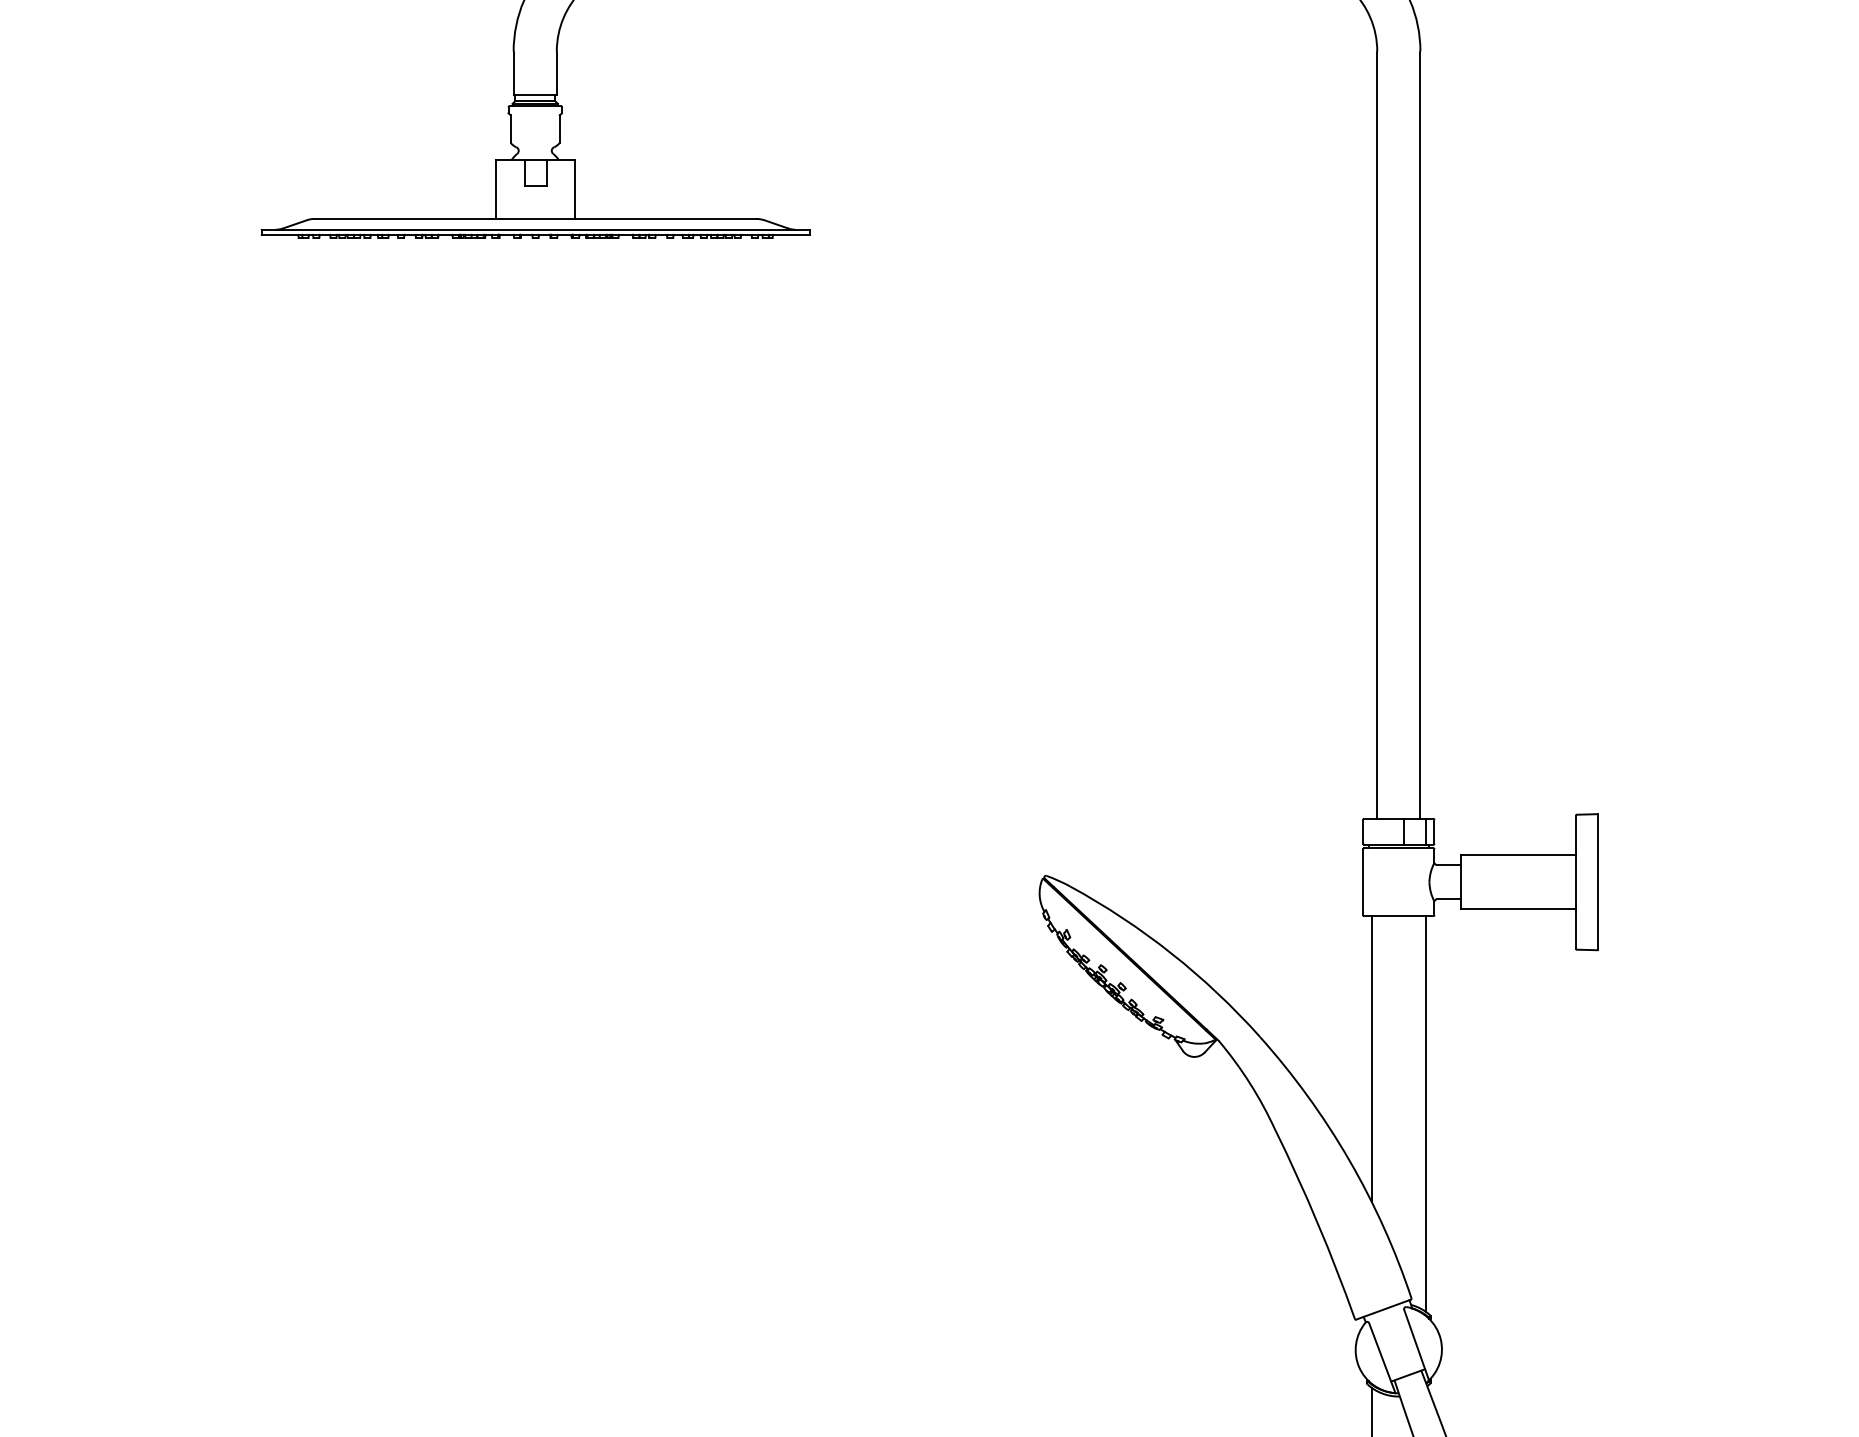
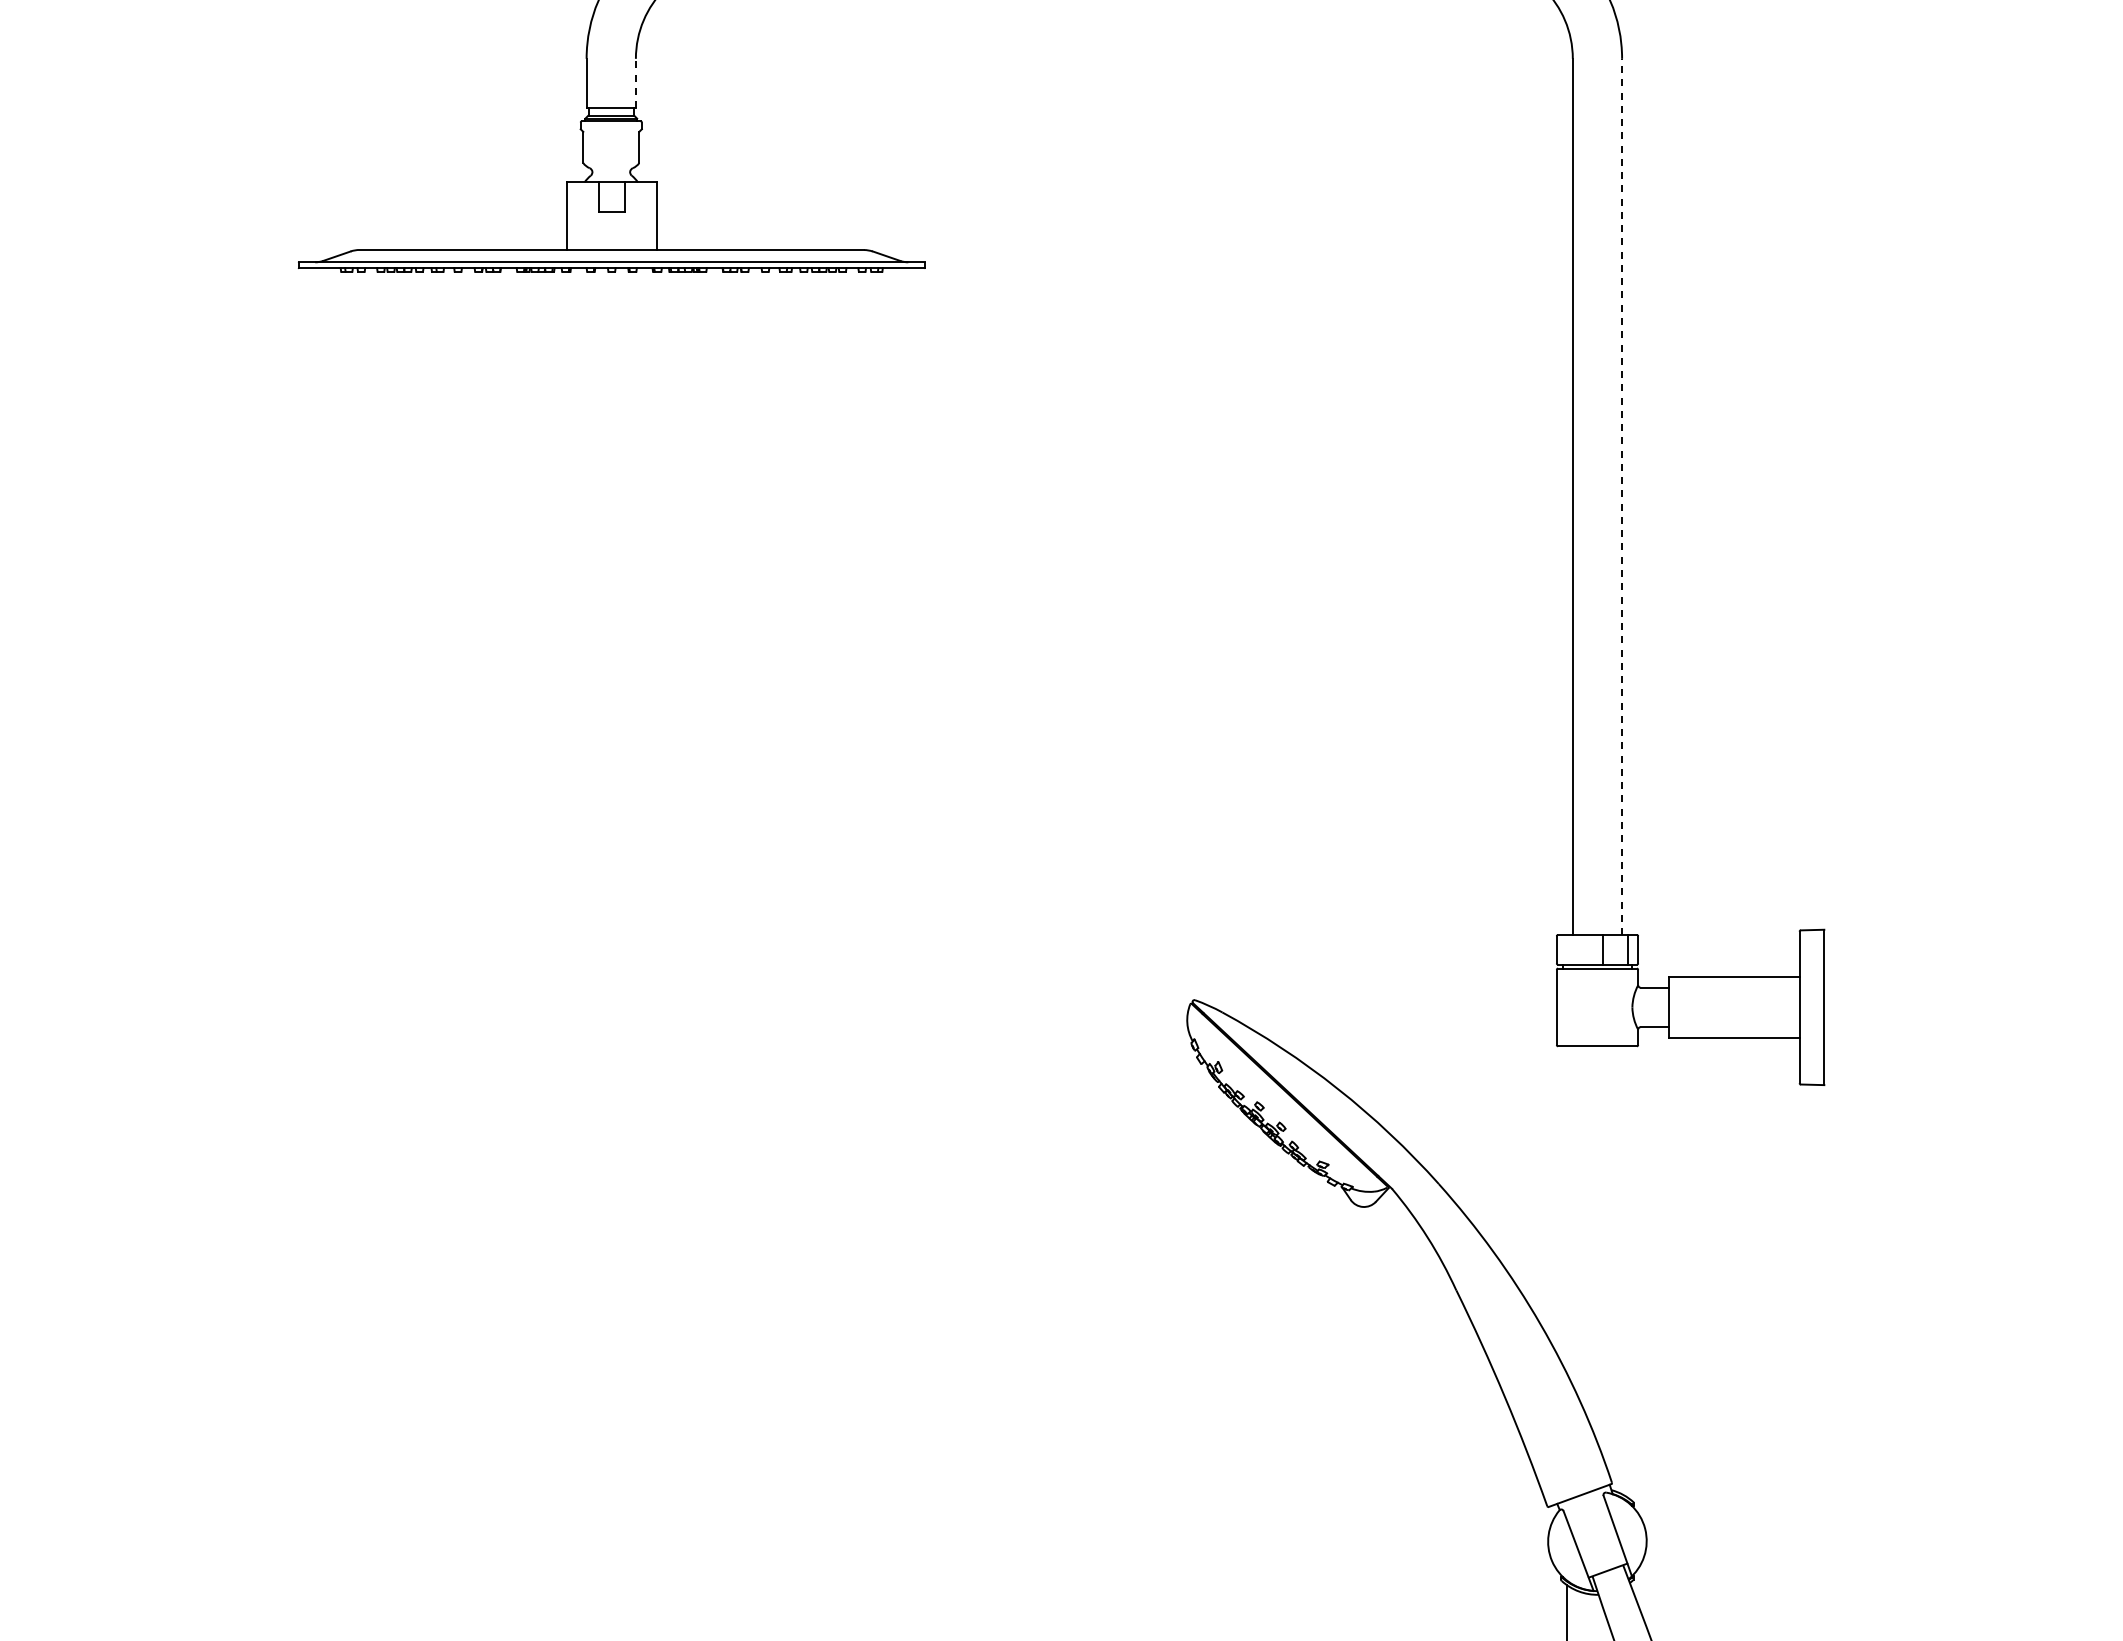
line: (556, 73) -> (635, 83), solid -> dashed
line: (1420, 434) -> (1622, 496), solid -> dashed
line: (1371, 1059) -> (1566, 1209), removed
line: (1426, 1114) -> (1628, 1272), removed

